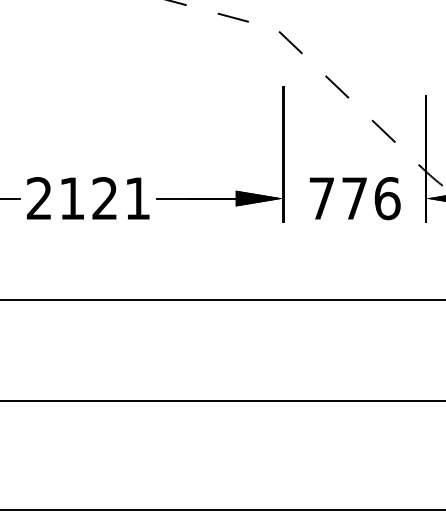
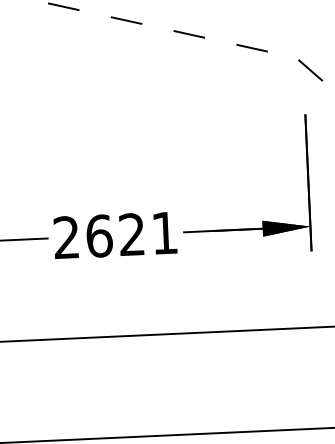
text: (72, 198) -> (99, 236), 2121 -> 2621

